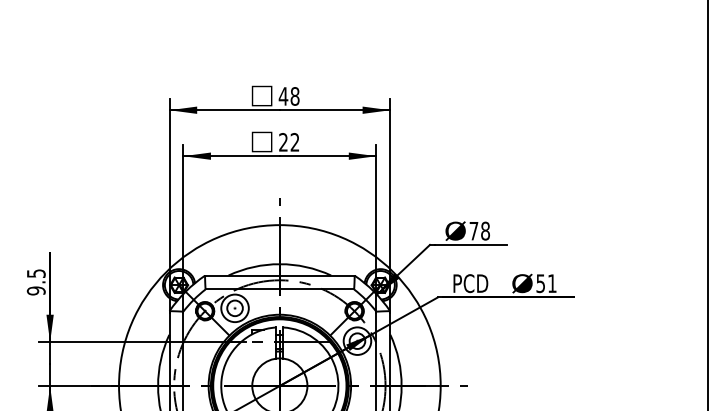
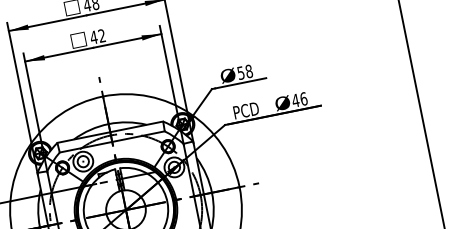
text: (283, 142) -> (93, 37), 22 -> 42
text: (473, 231) -> (240, 73), 78 -> 58
text: (546, 283) -> (299, 99), 51 -> 46

